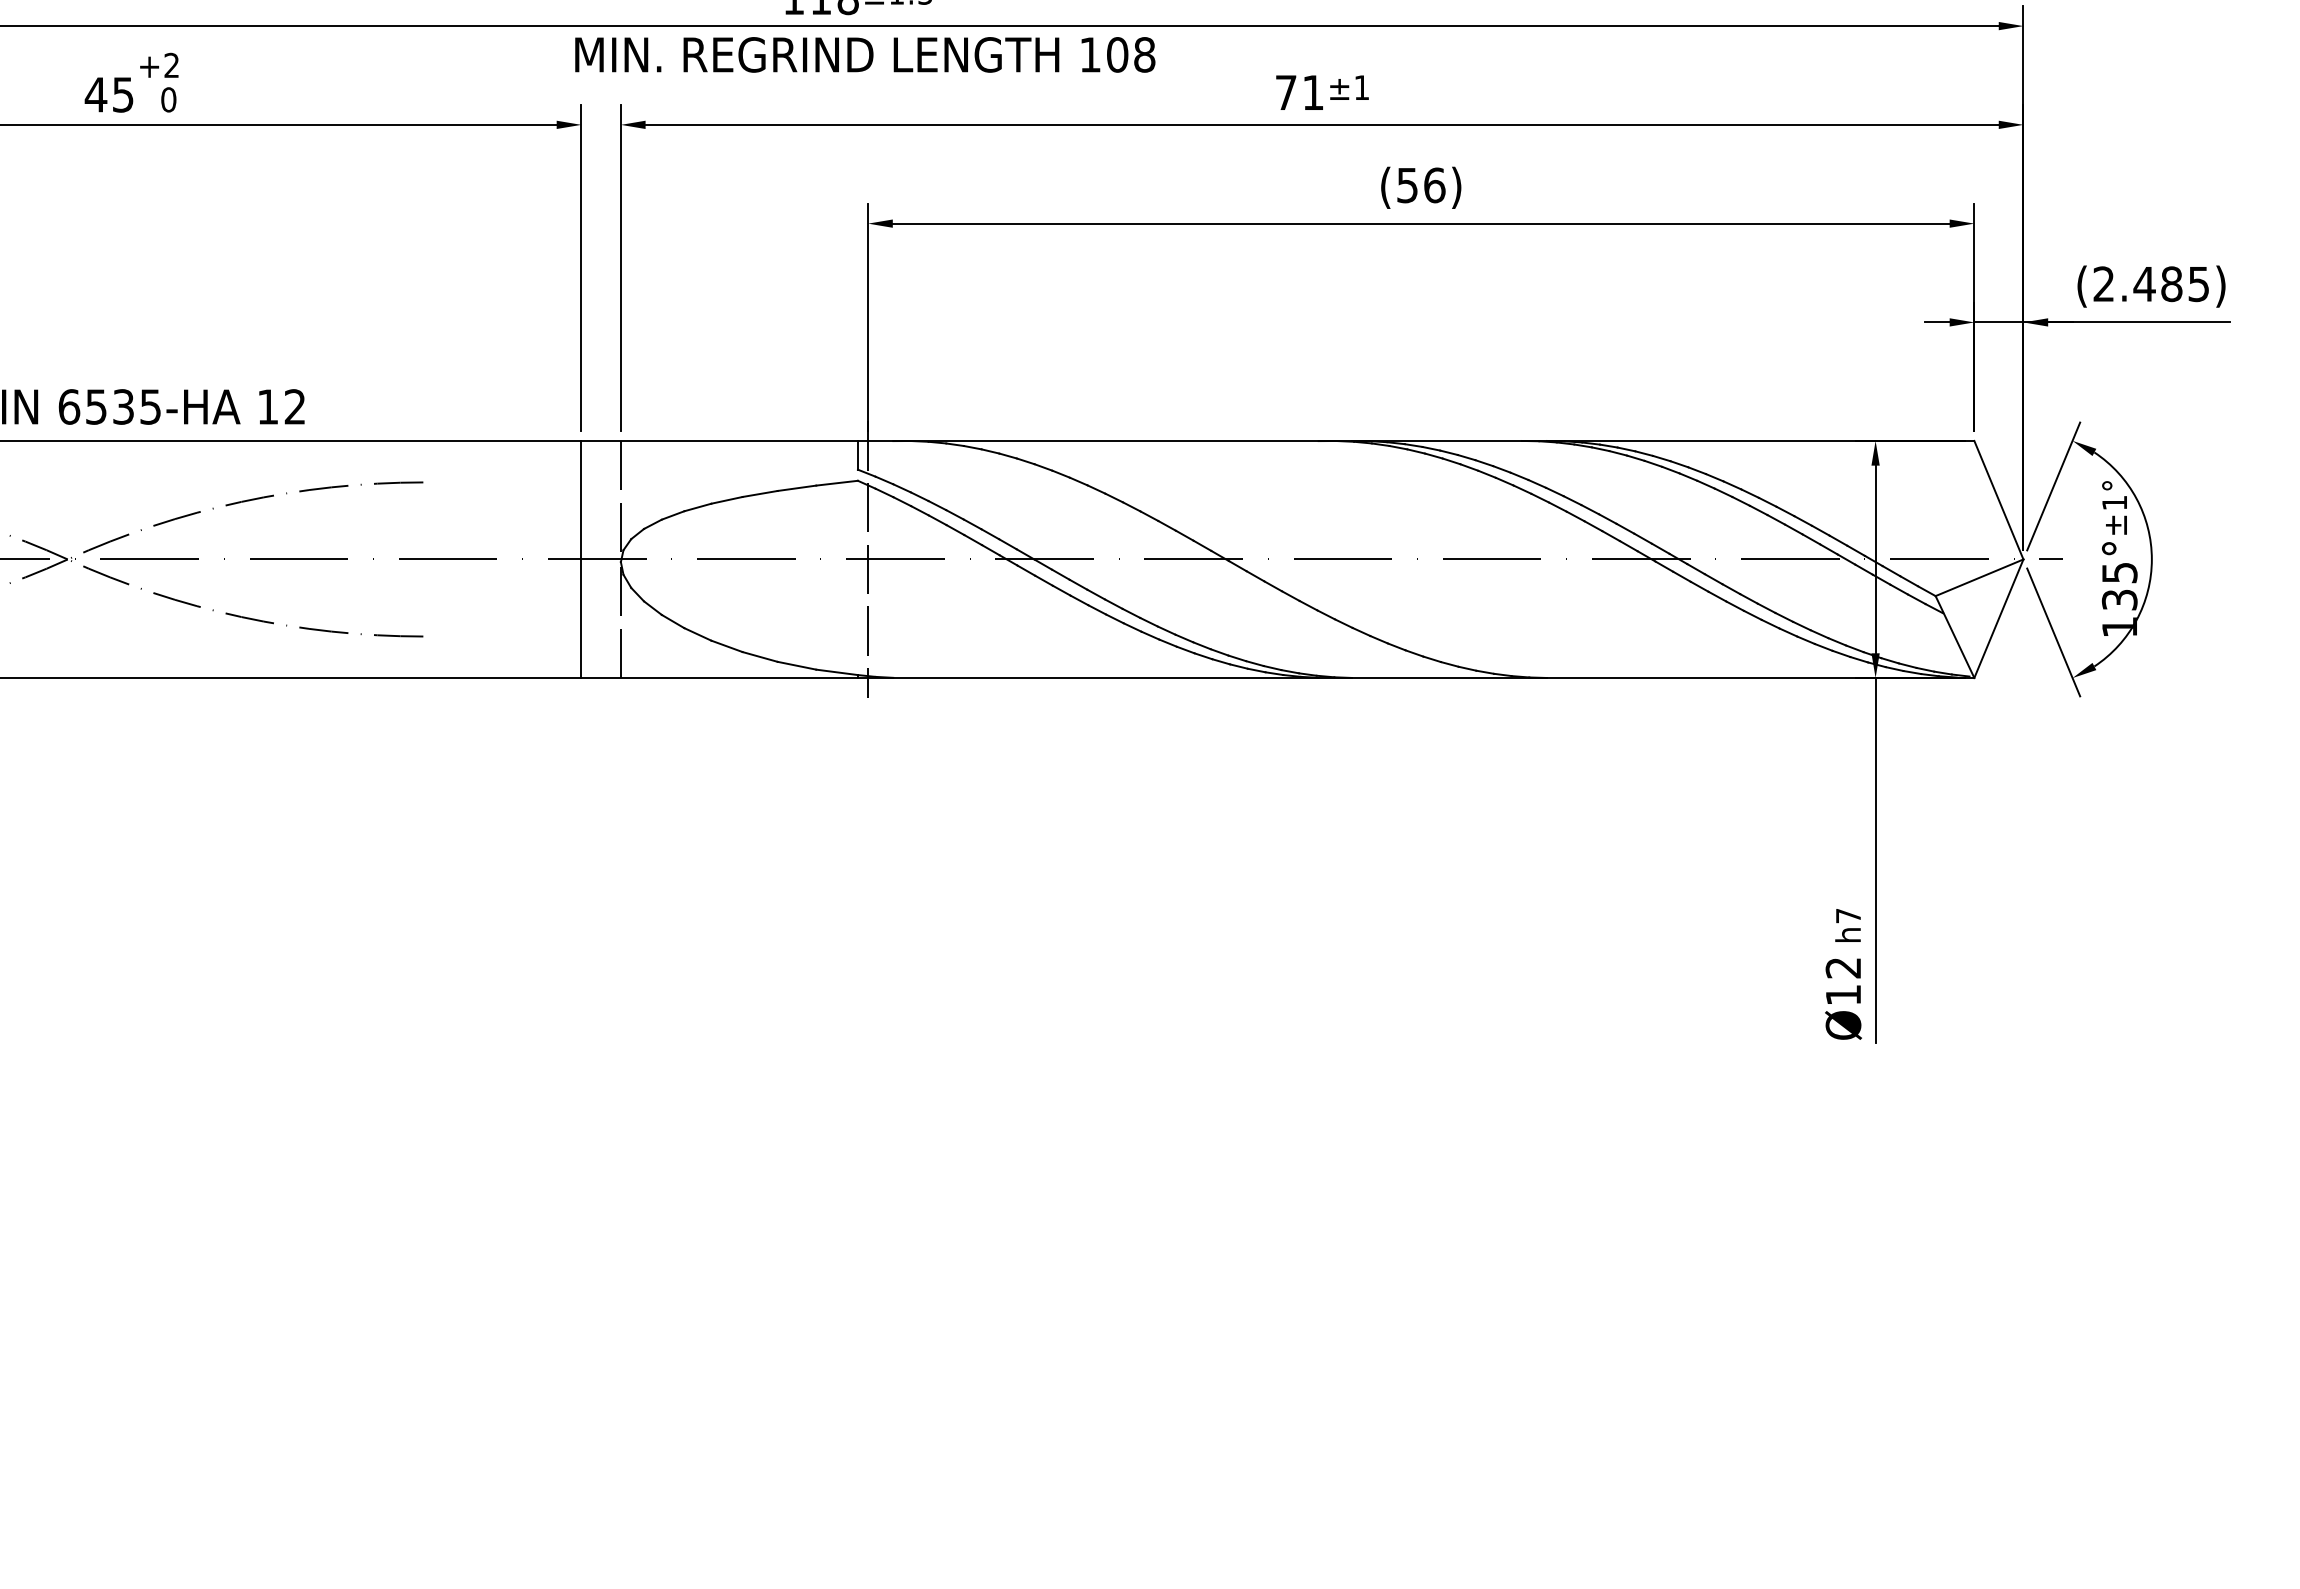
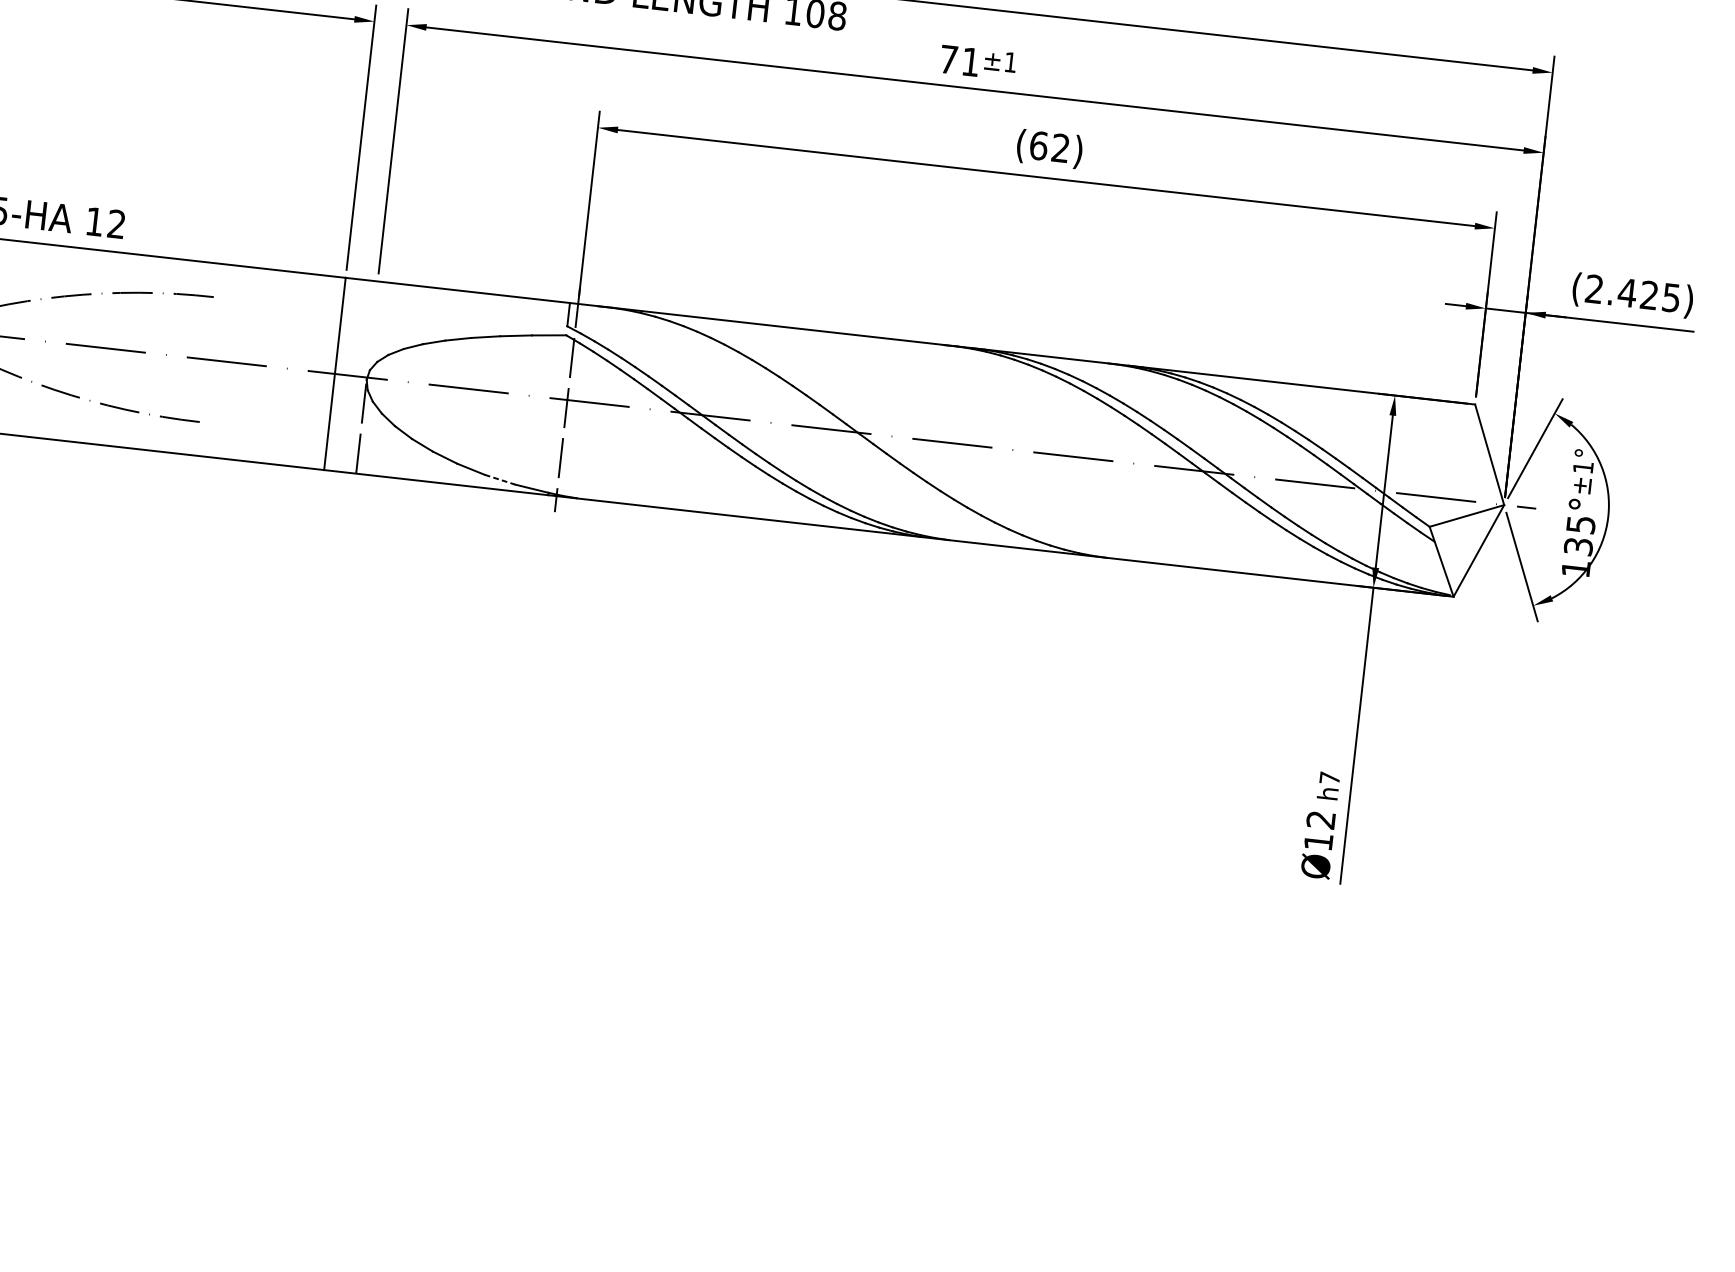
text: (1421, 185) -> (1050, 147), (56) -> (62)
text: (2171, 284) -> (1649, 295), (2.485) -> (2.425)
line: (620, 499) -> (372, 328), removed
line: (796, 665) -> (499, 479), solid -> dashed

